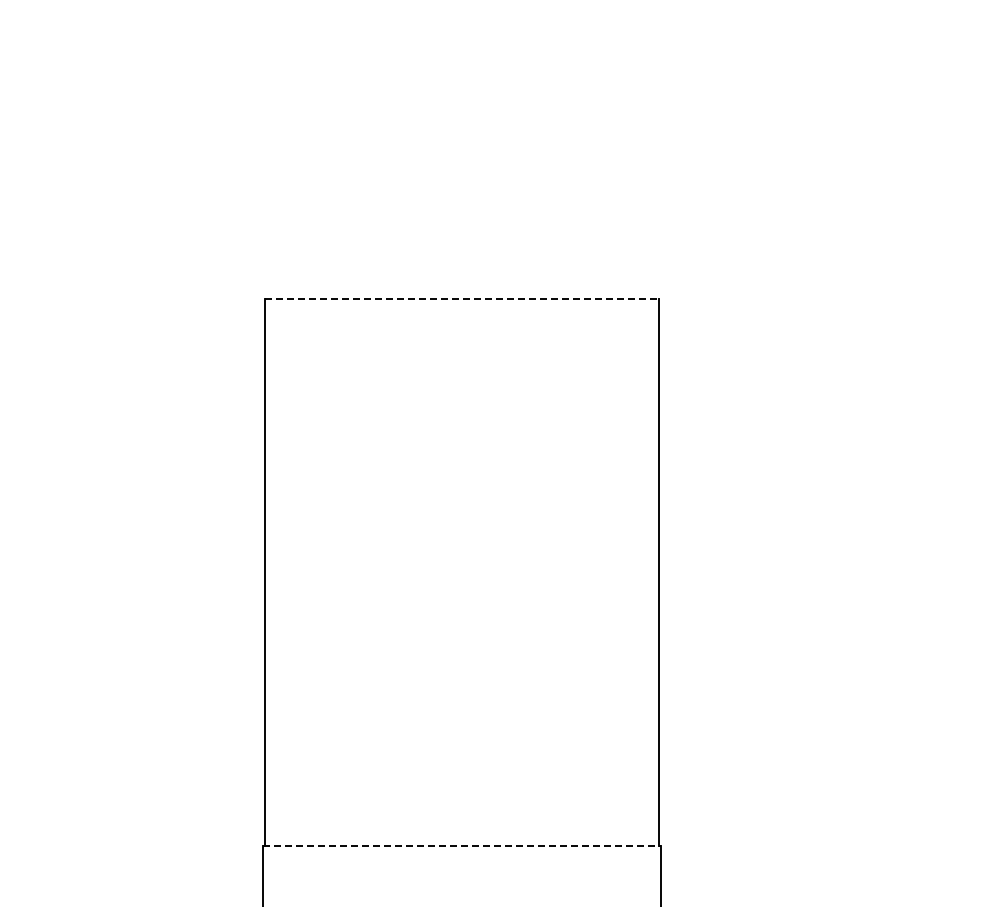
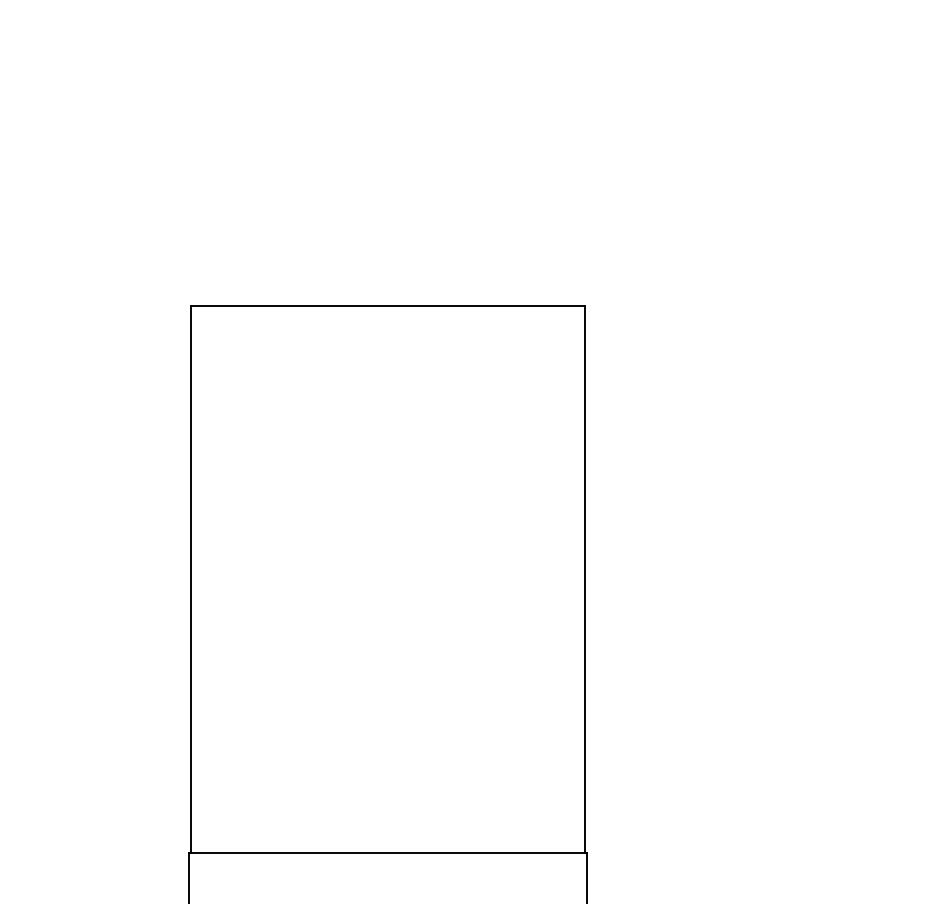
line: (462, 298) -> (388, 305), dashed -> solid
line: (461, 846) -> (387, 853), dashed -> solid

